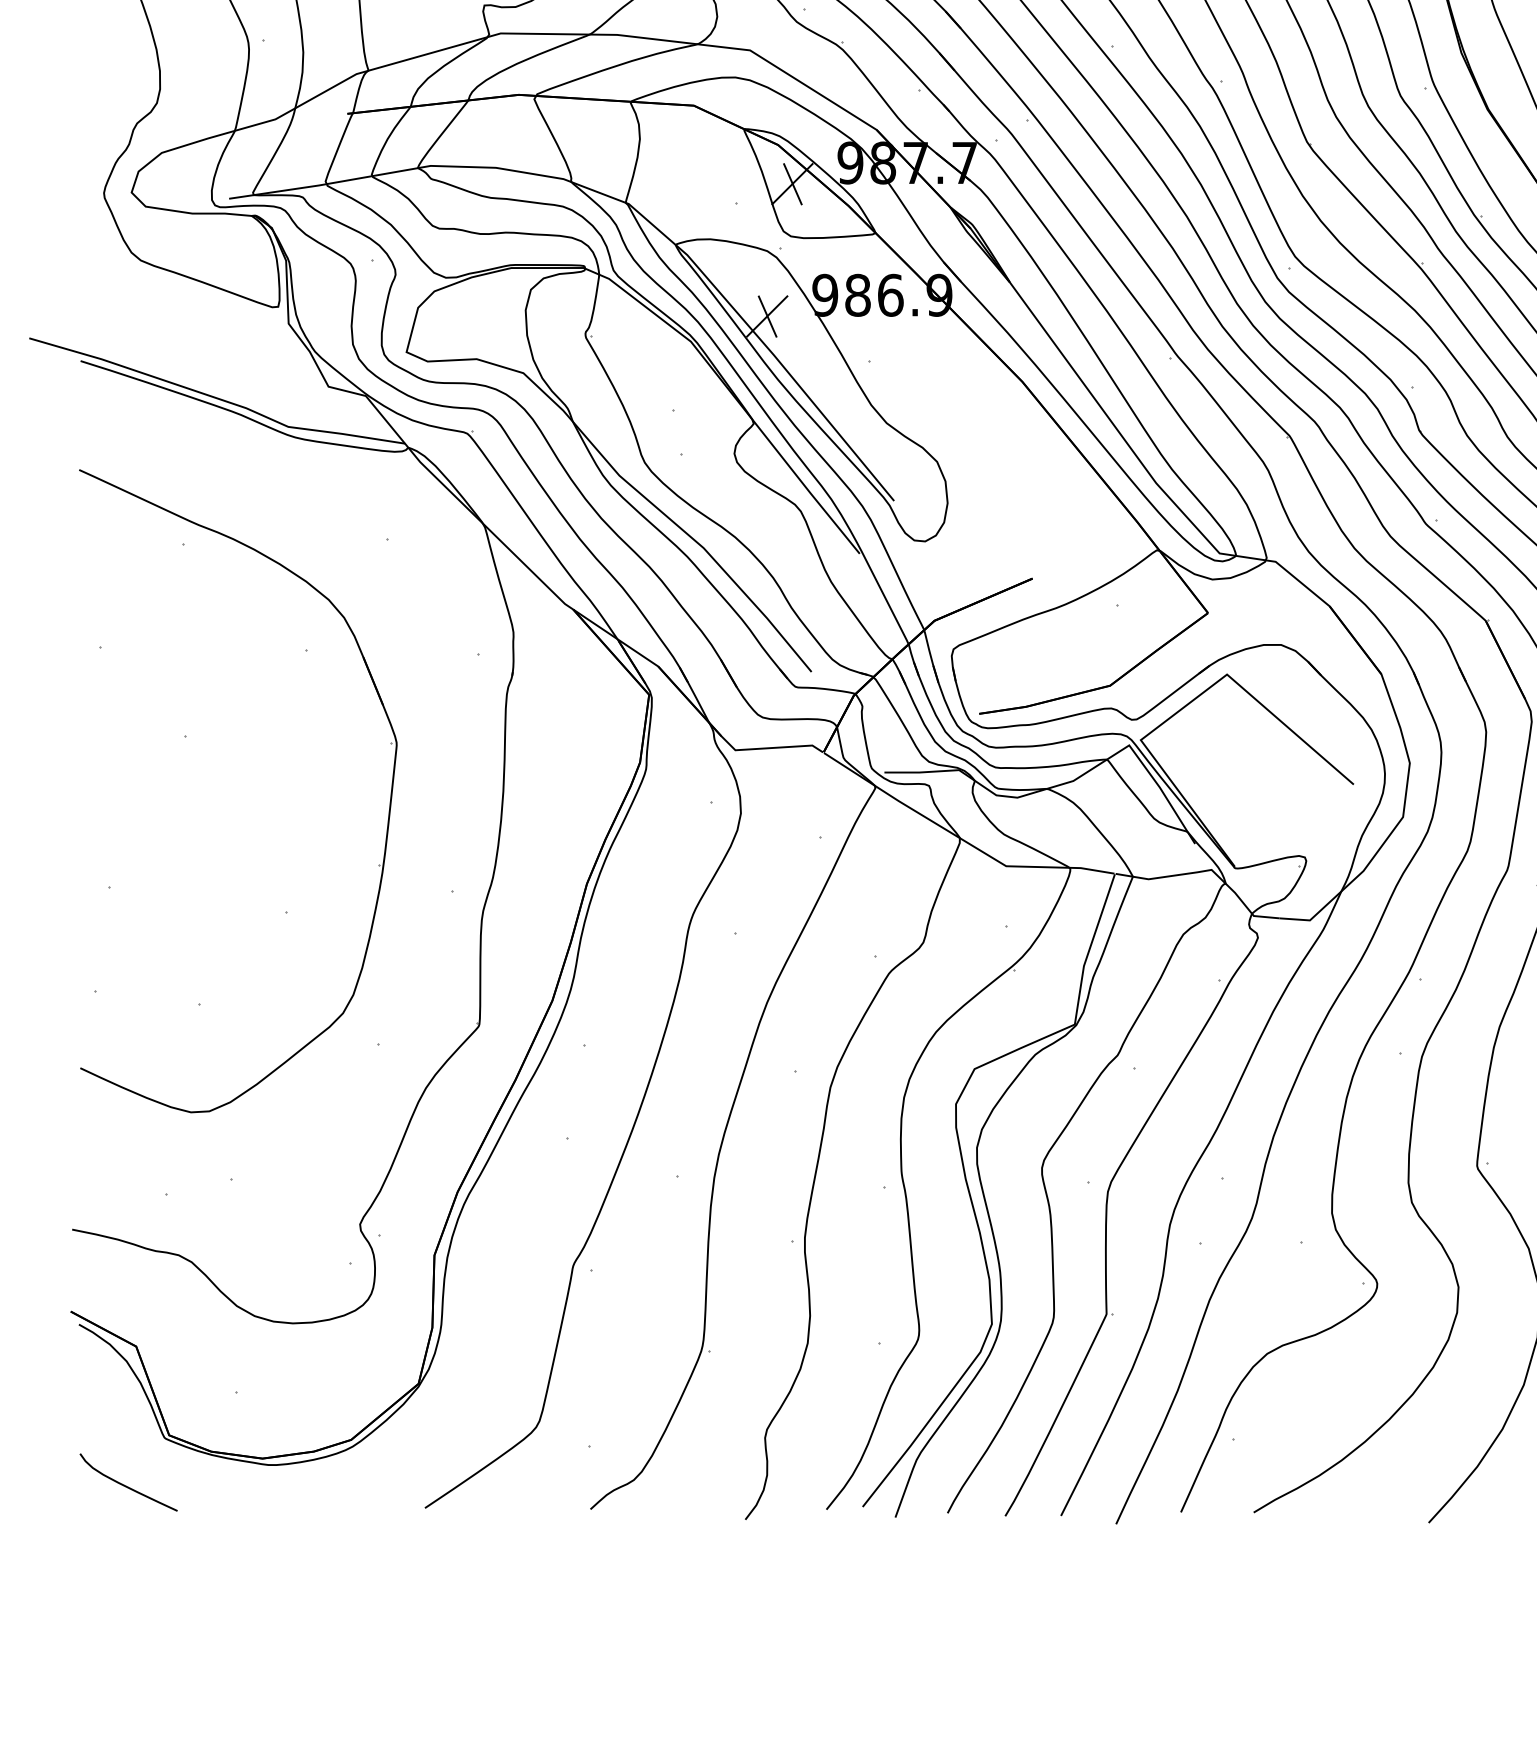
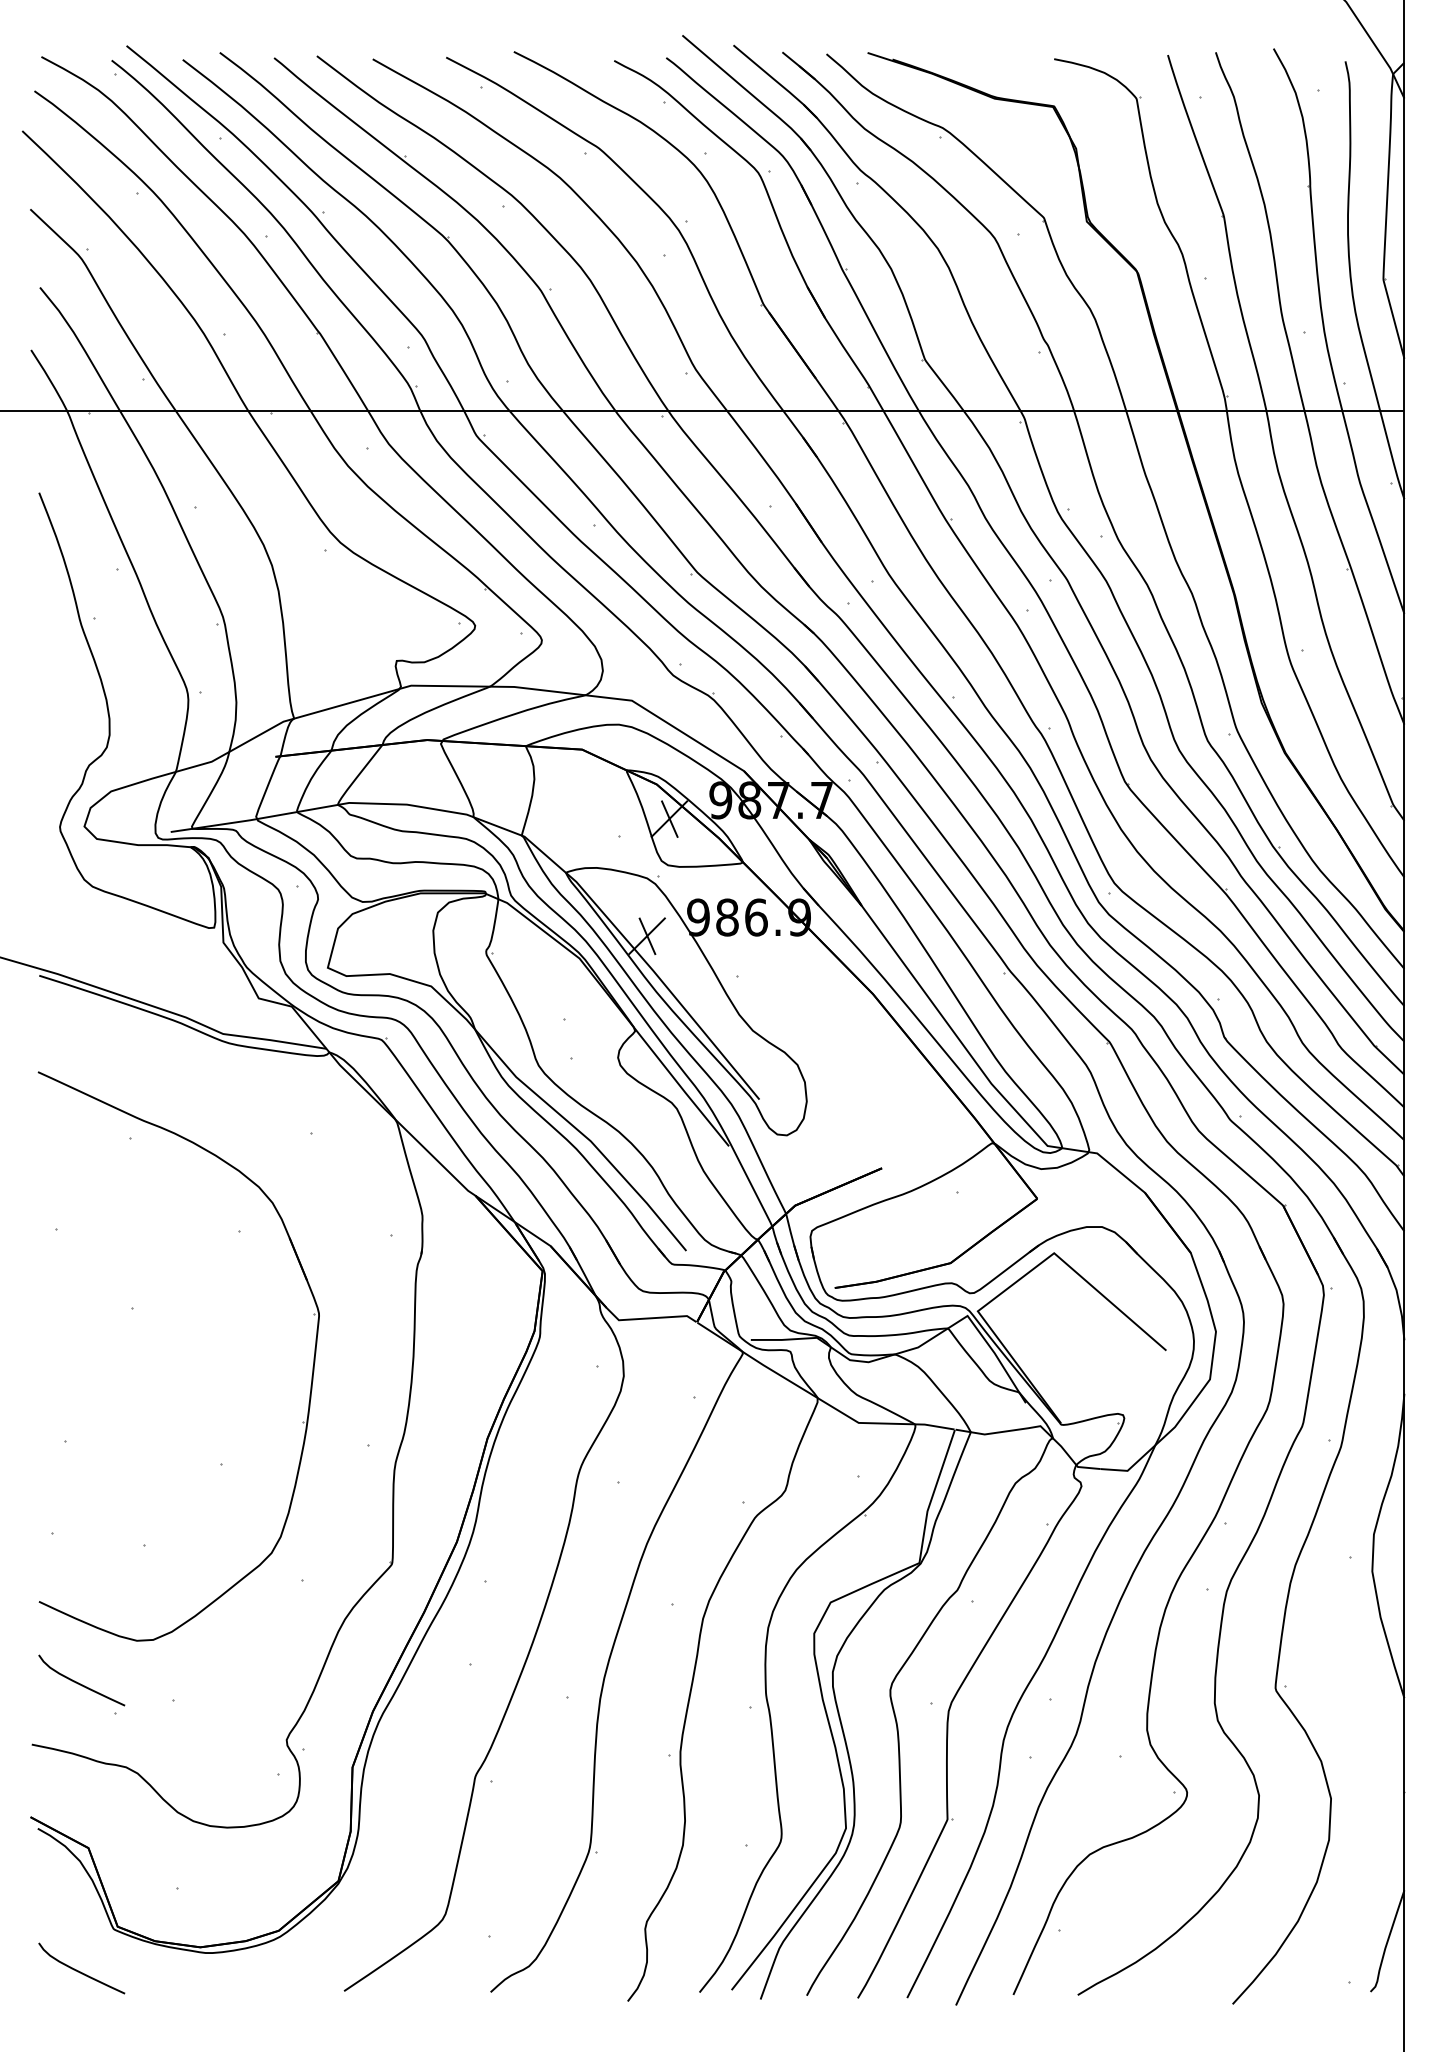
curve: (127, 1160) -> (80, 1683), added

